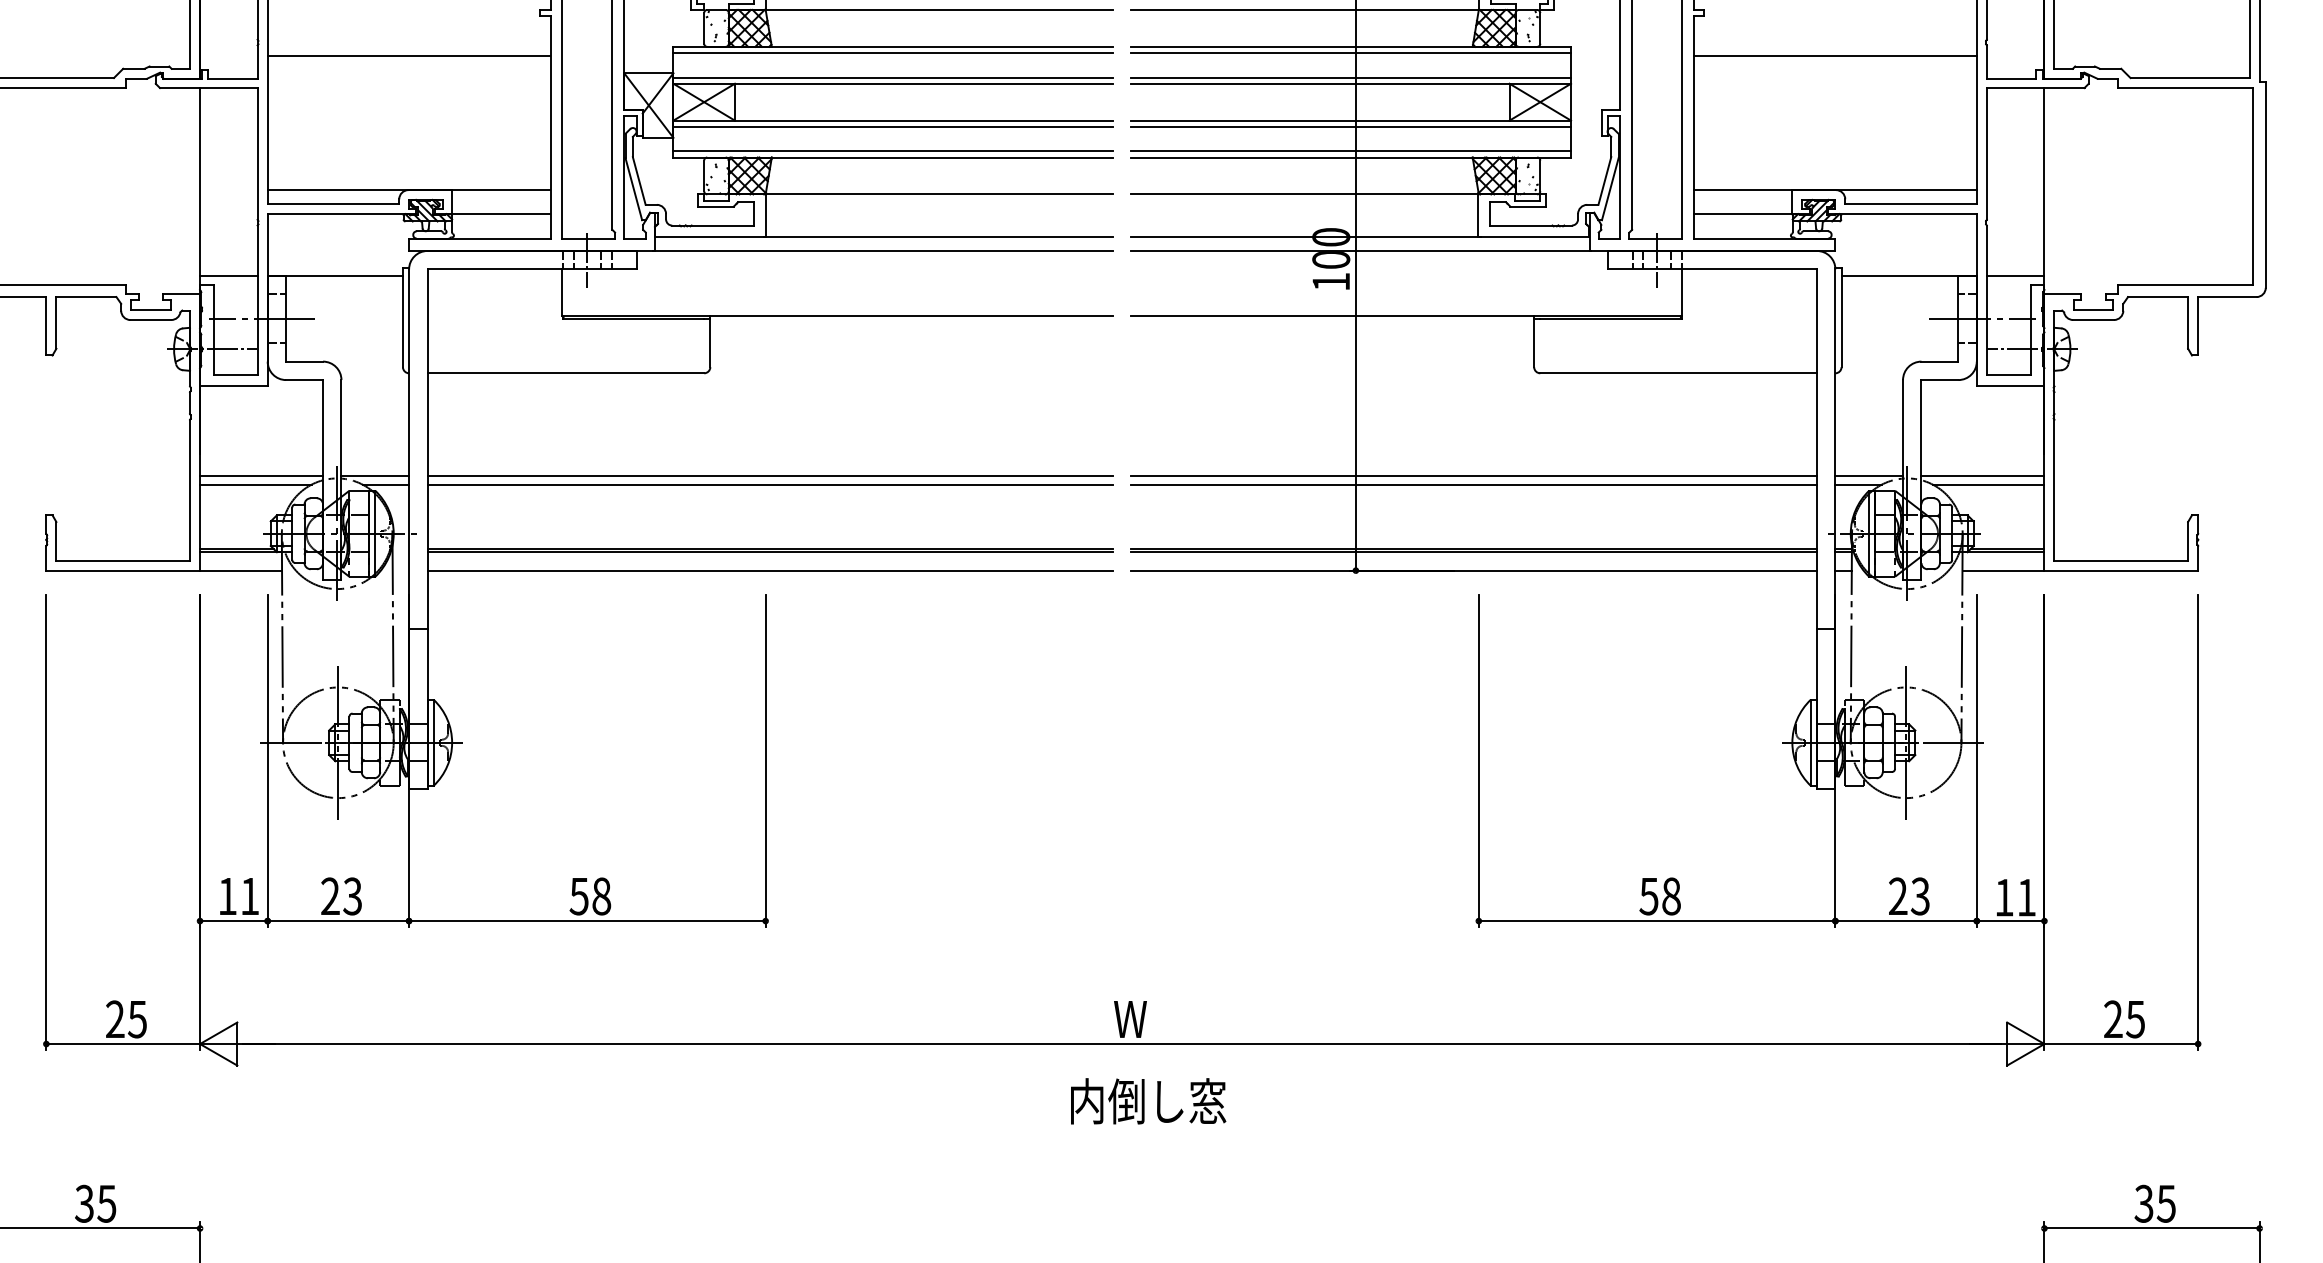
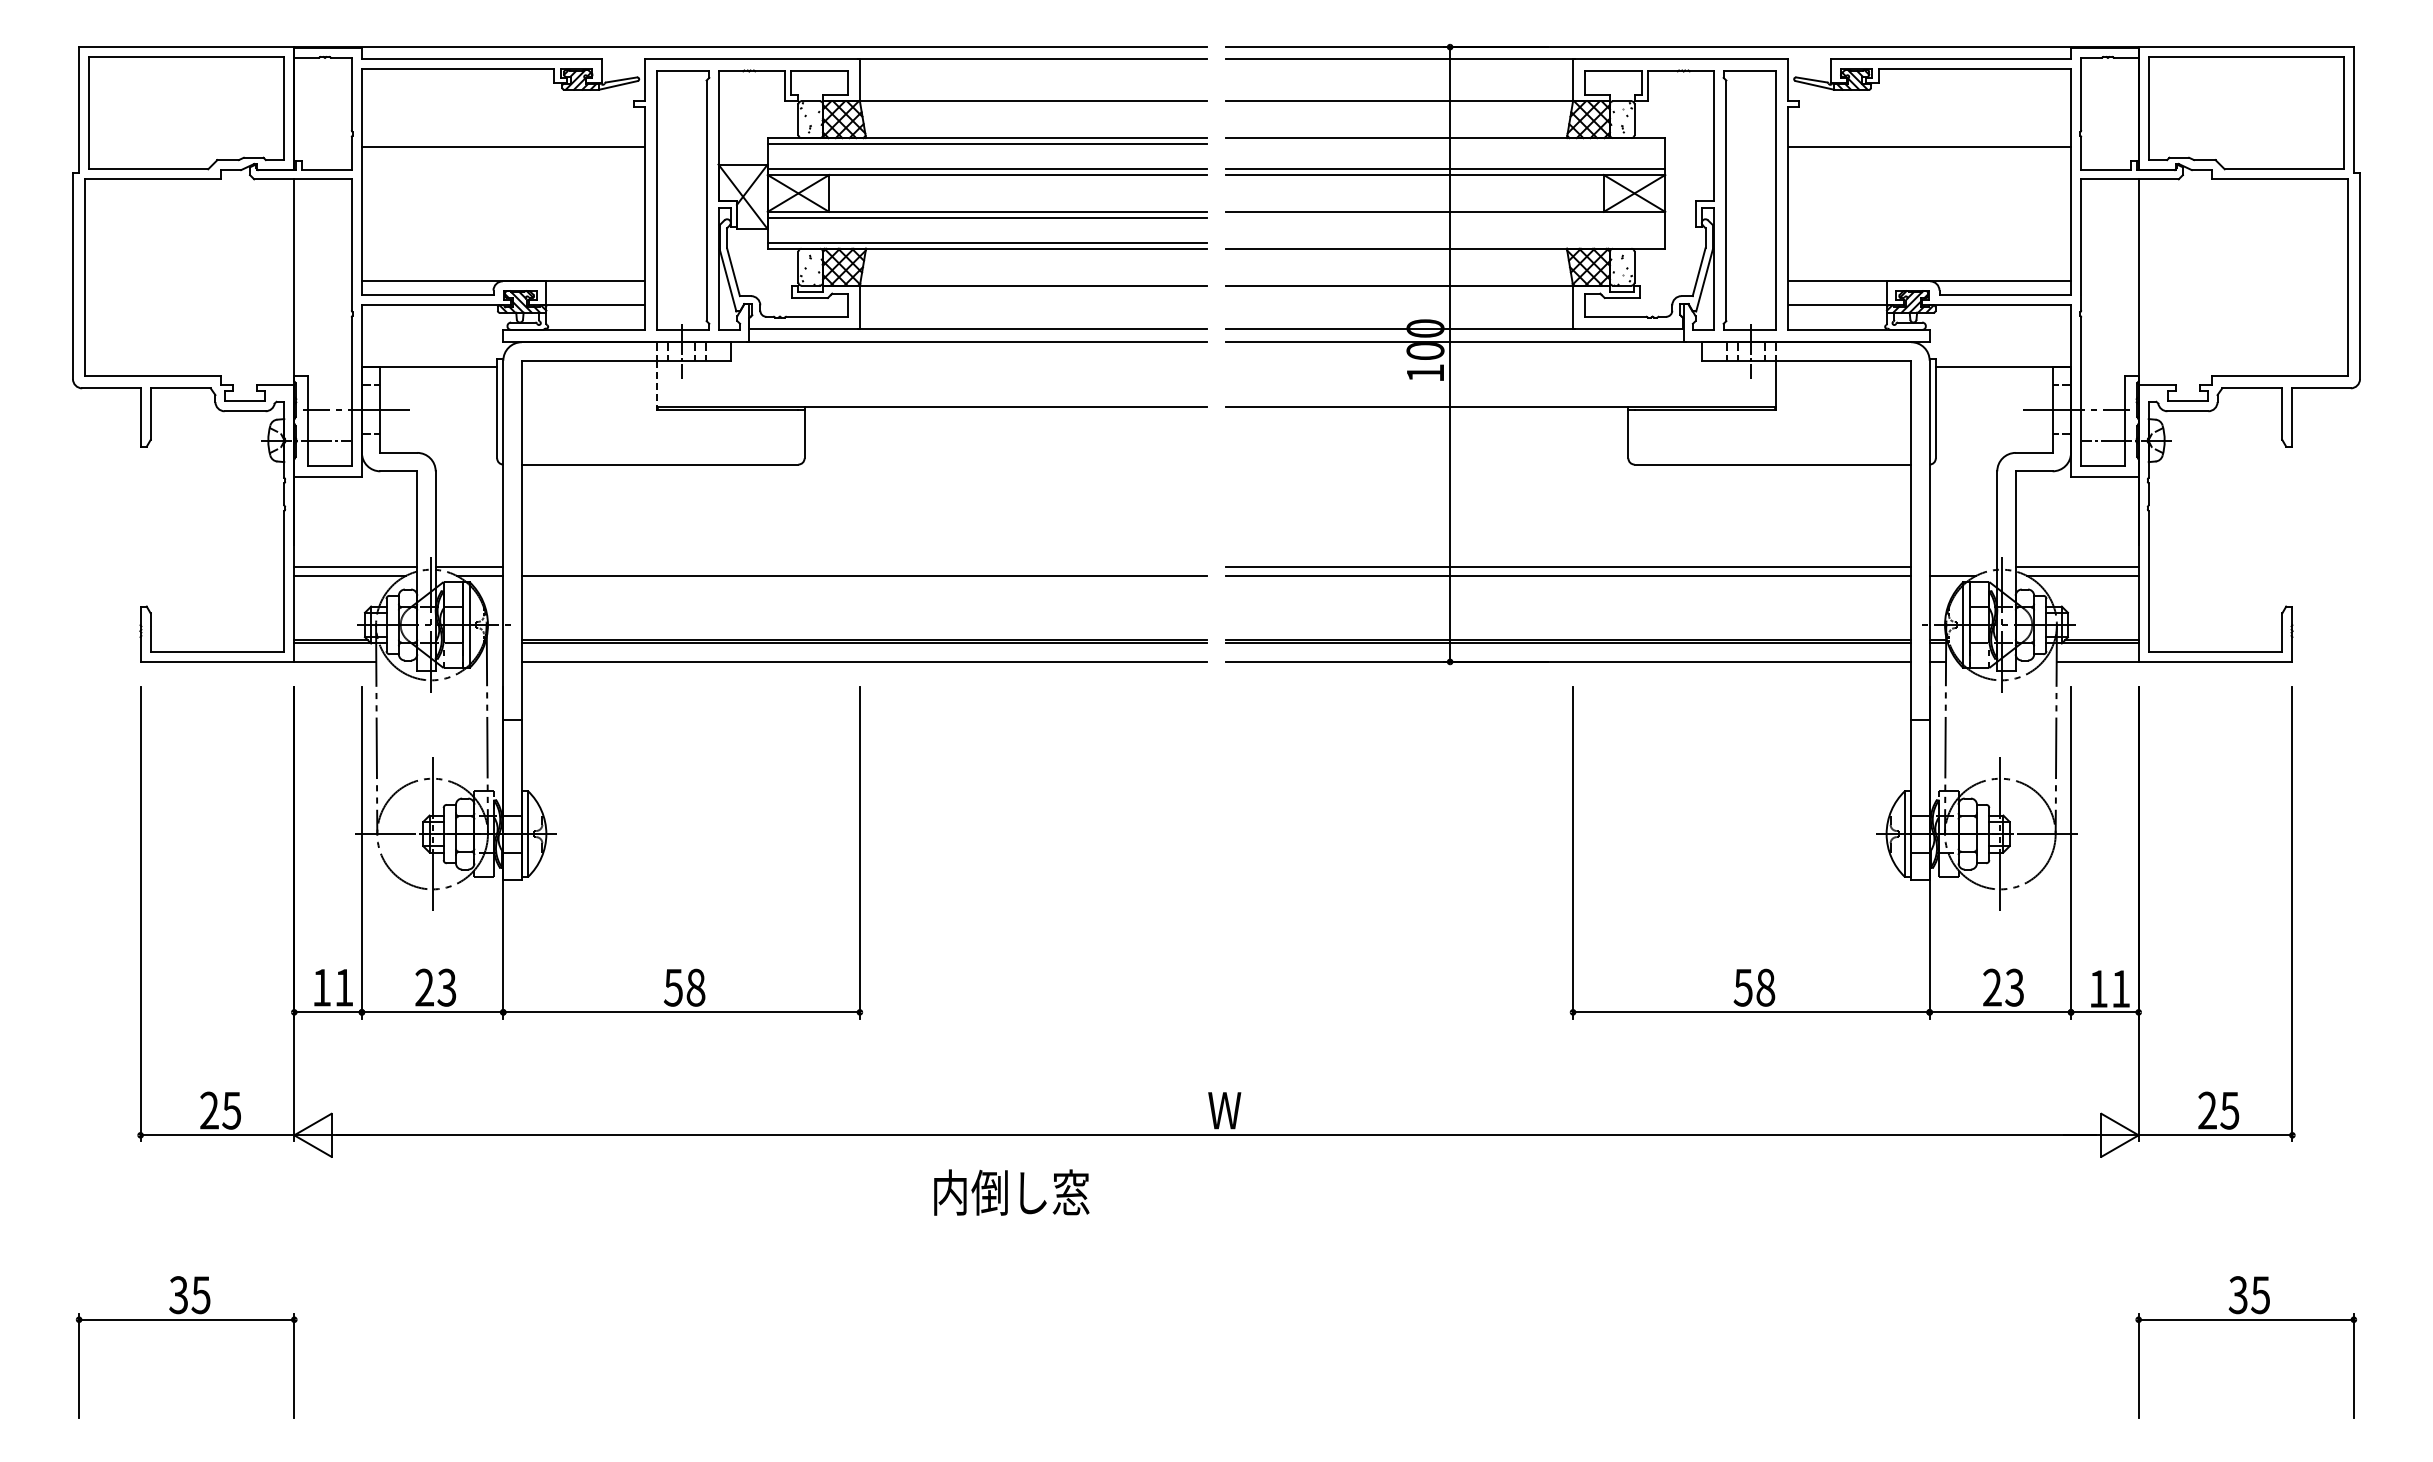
line: (1351, 53) -> (1445, 144), removed
line: (1351, 127) -> (1445, 218), removed
line: (1351, 151) -> (1445, 242), removed
line: (228, 275) -> (322, 366), removed
line: (2015, 275) -> (2109, 366), removed
line: (562, 293) -> (656, 384), solid -> dashed
line: (770, 476) -> (864, 567), removed
line: (1869, 476) -> (1963, 567), removed
text: (1148, 1101) -> (1011, 1192), moved

